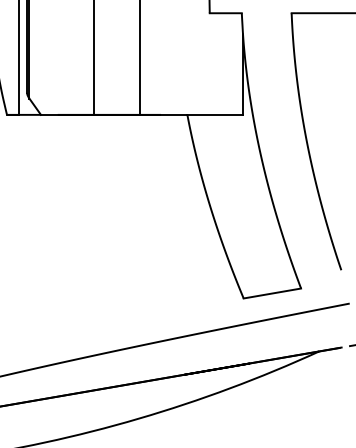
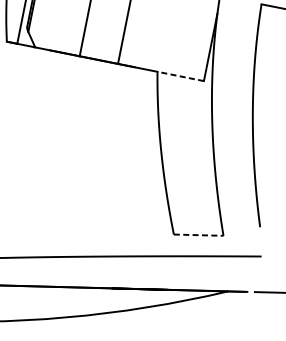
line: (215, 114) -> (181, 76), solid -> dashed
line: (272, 293) -> (198, 235), solid -> dashed

